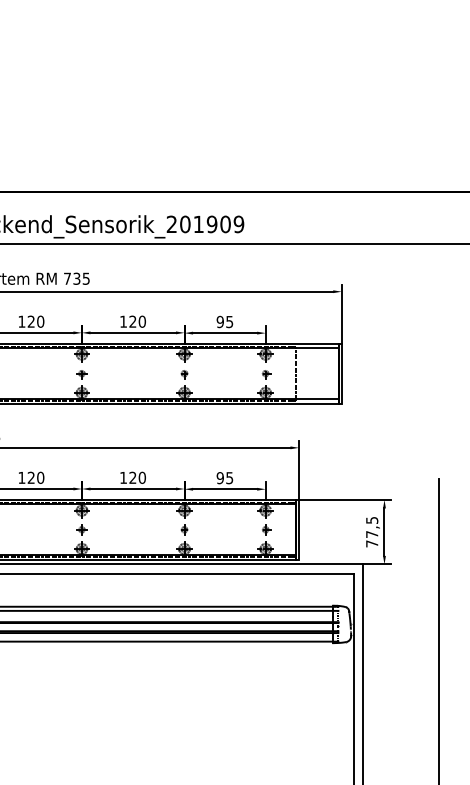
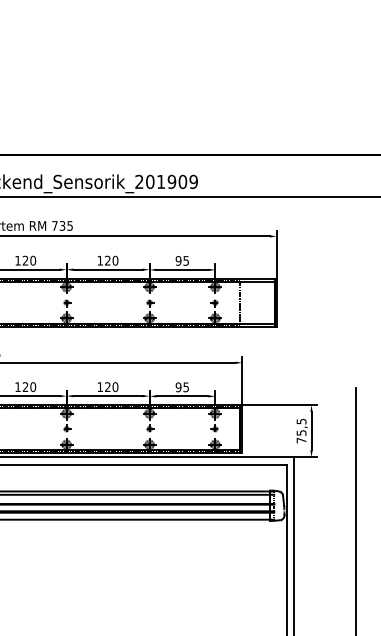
text: (372, 534) -> (301, 432), 77,5 -> 75,5

